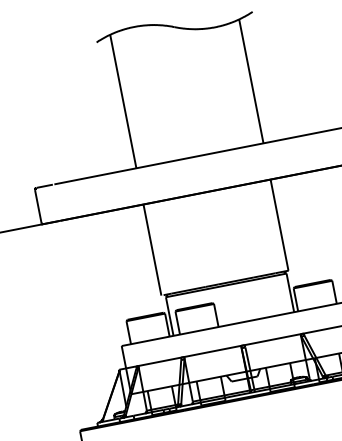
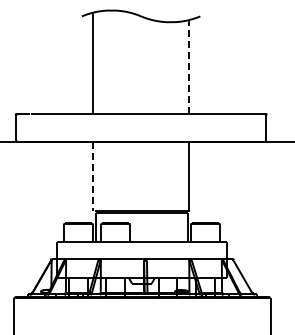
line: (251, 82) -> (189, 67), solid -> dashed
line: (153, 250) -> (93, 176), solid -> dashed

